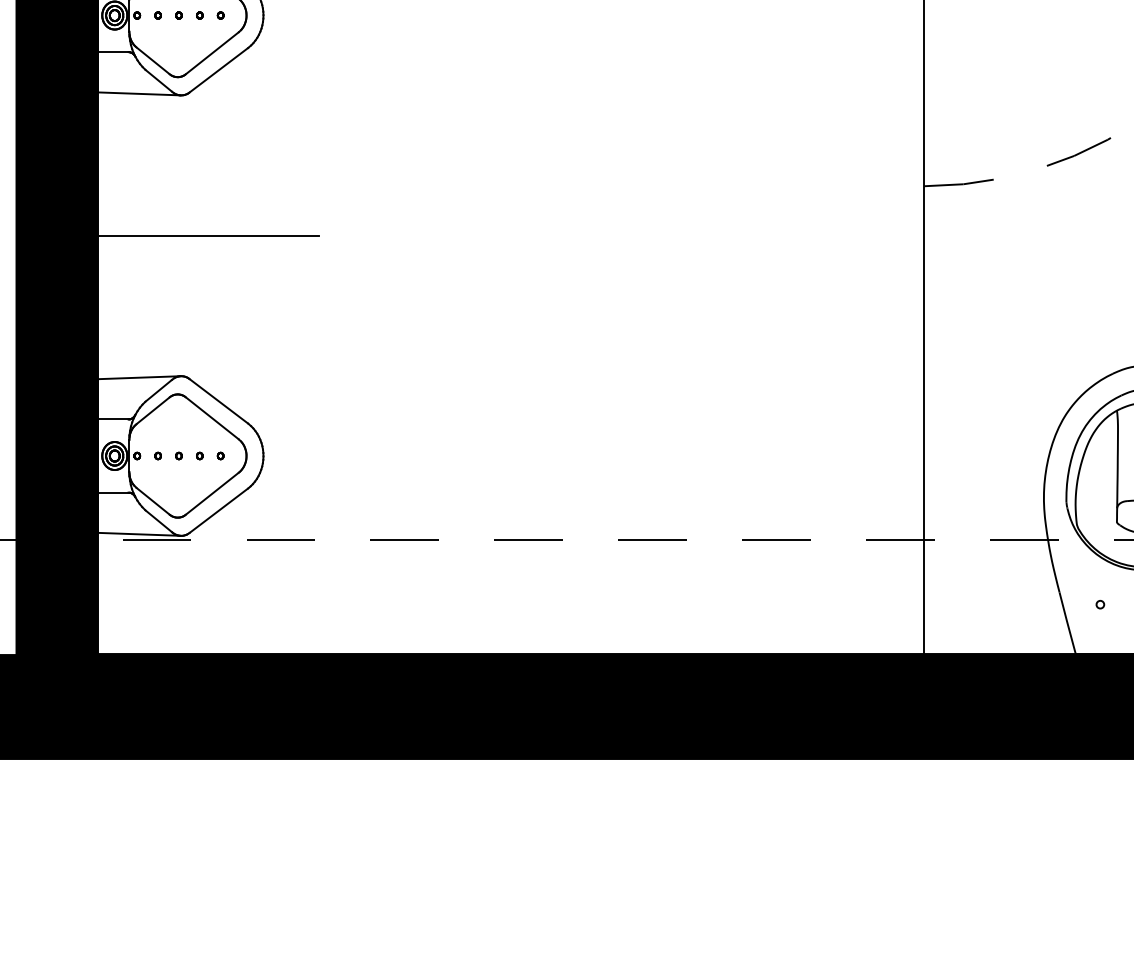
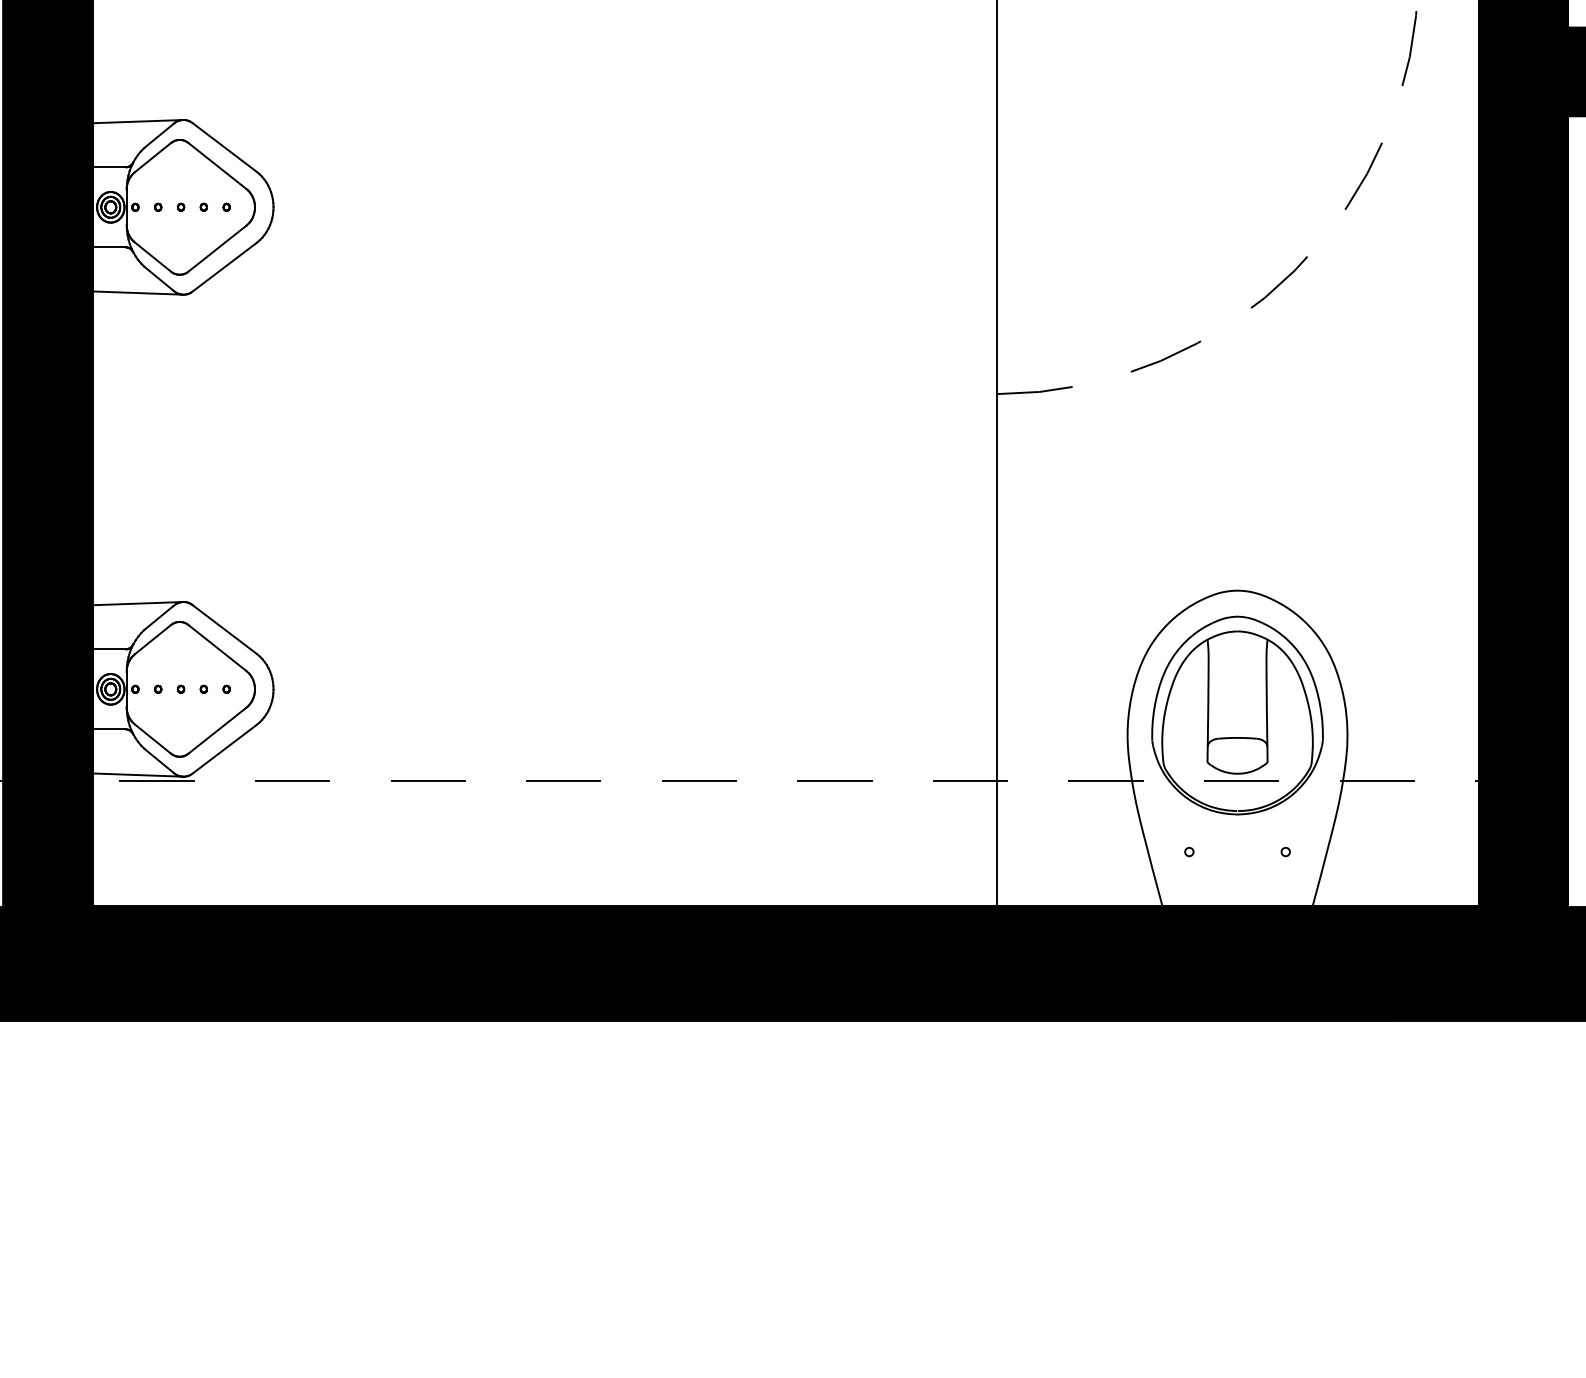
line: (207, 235) -> (212, 448), removed

